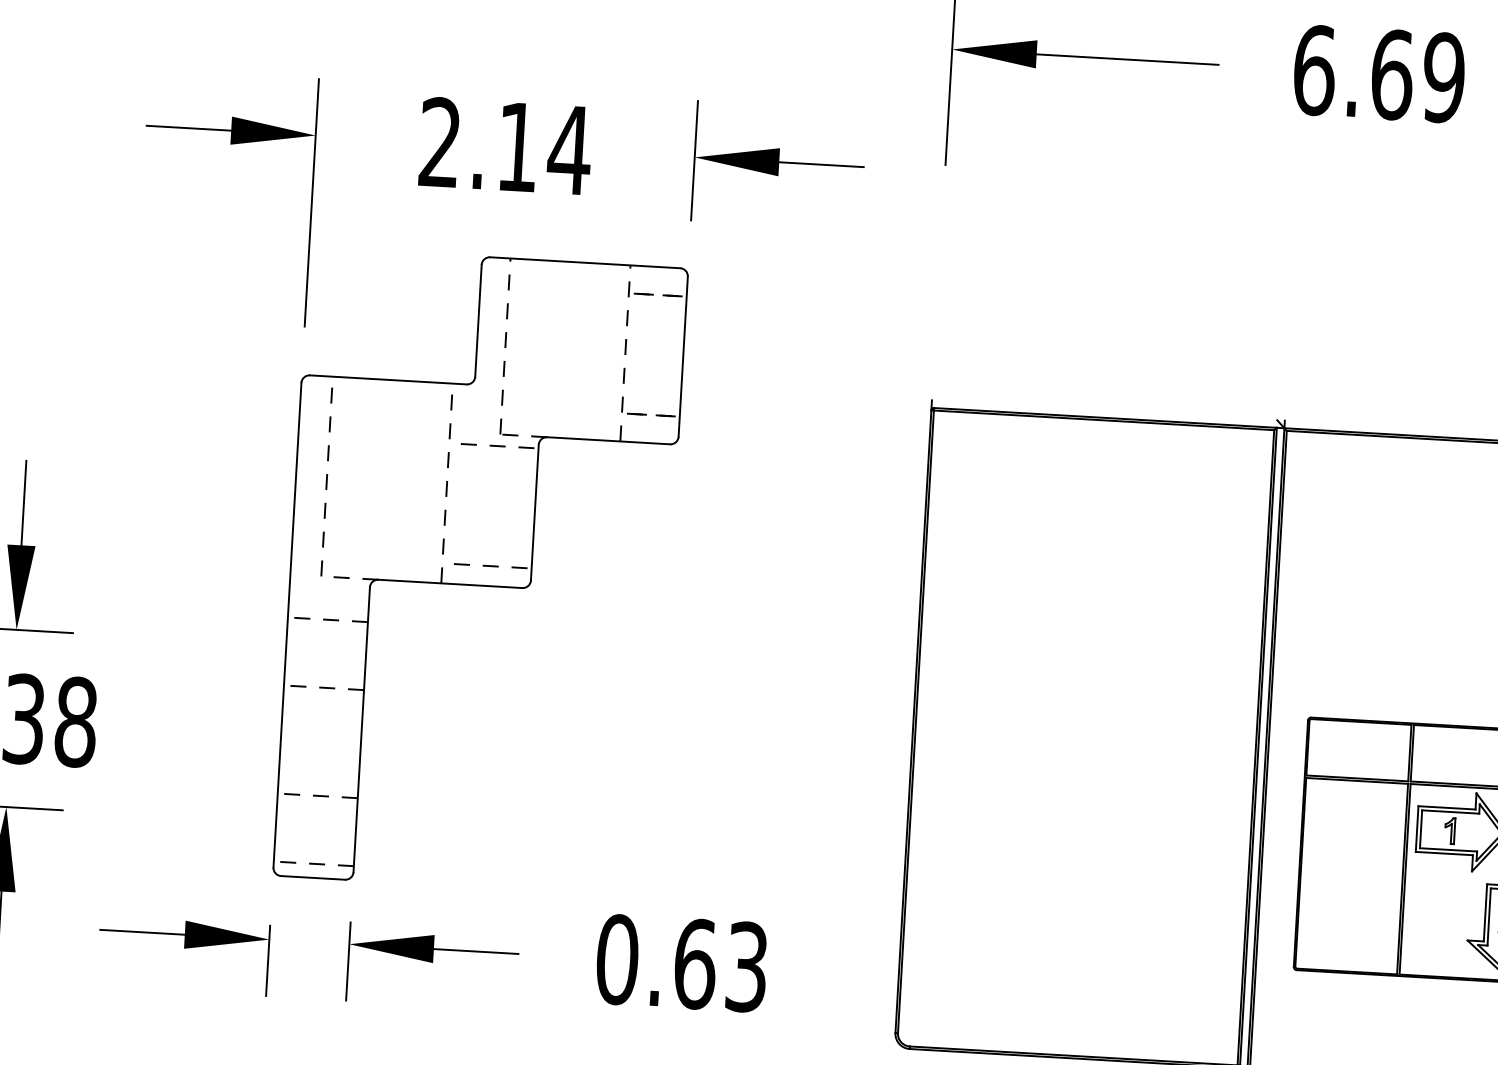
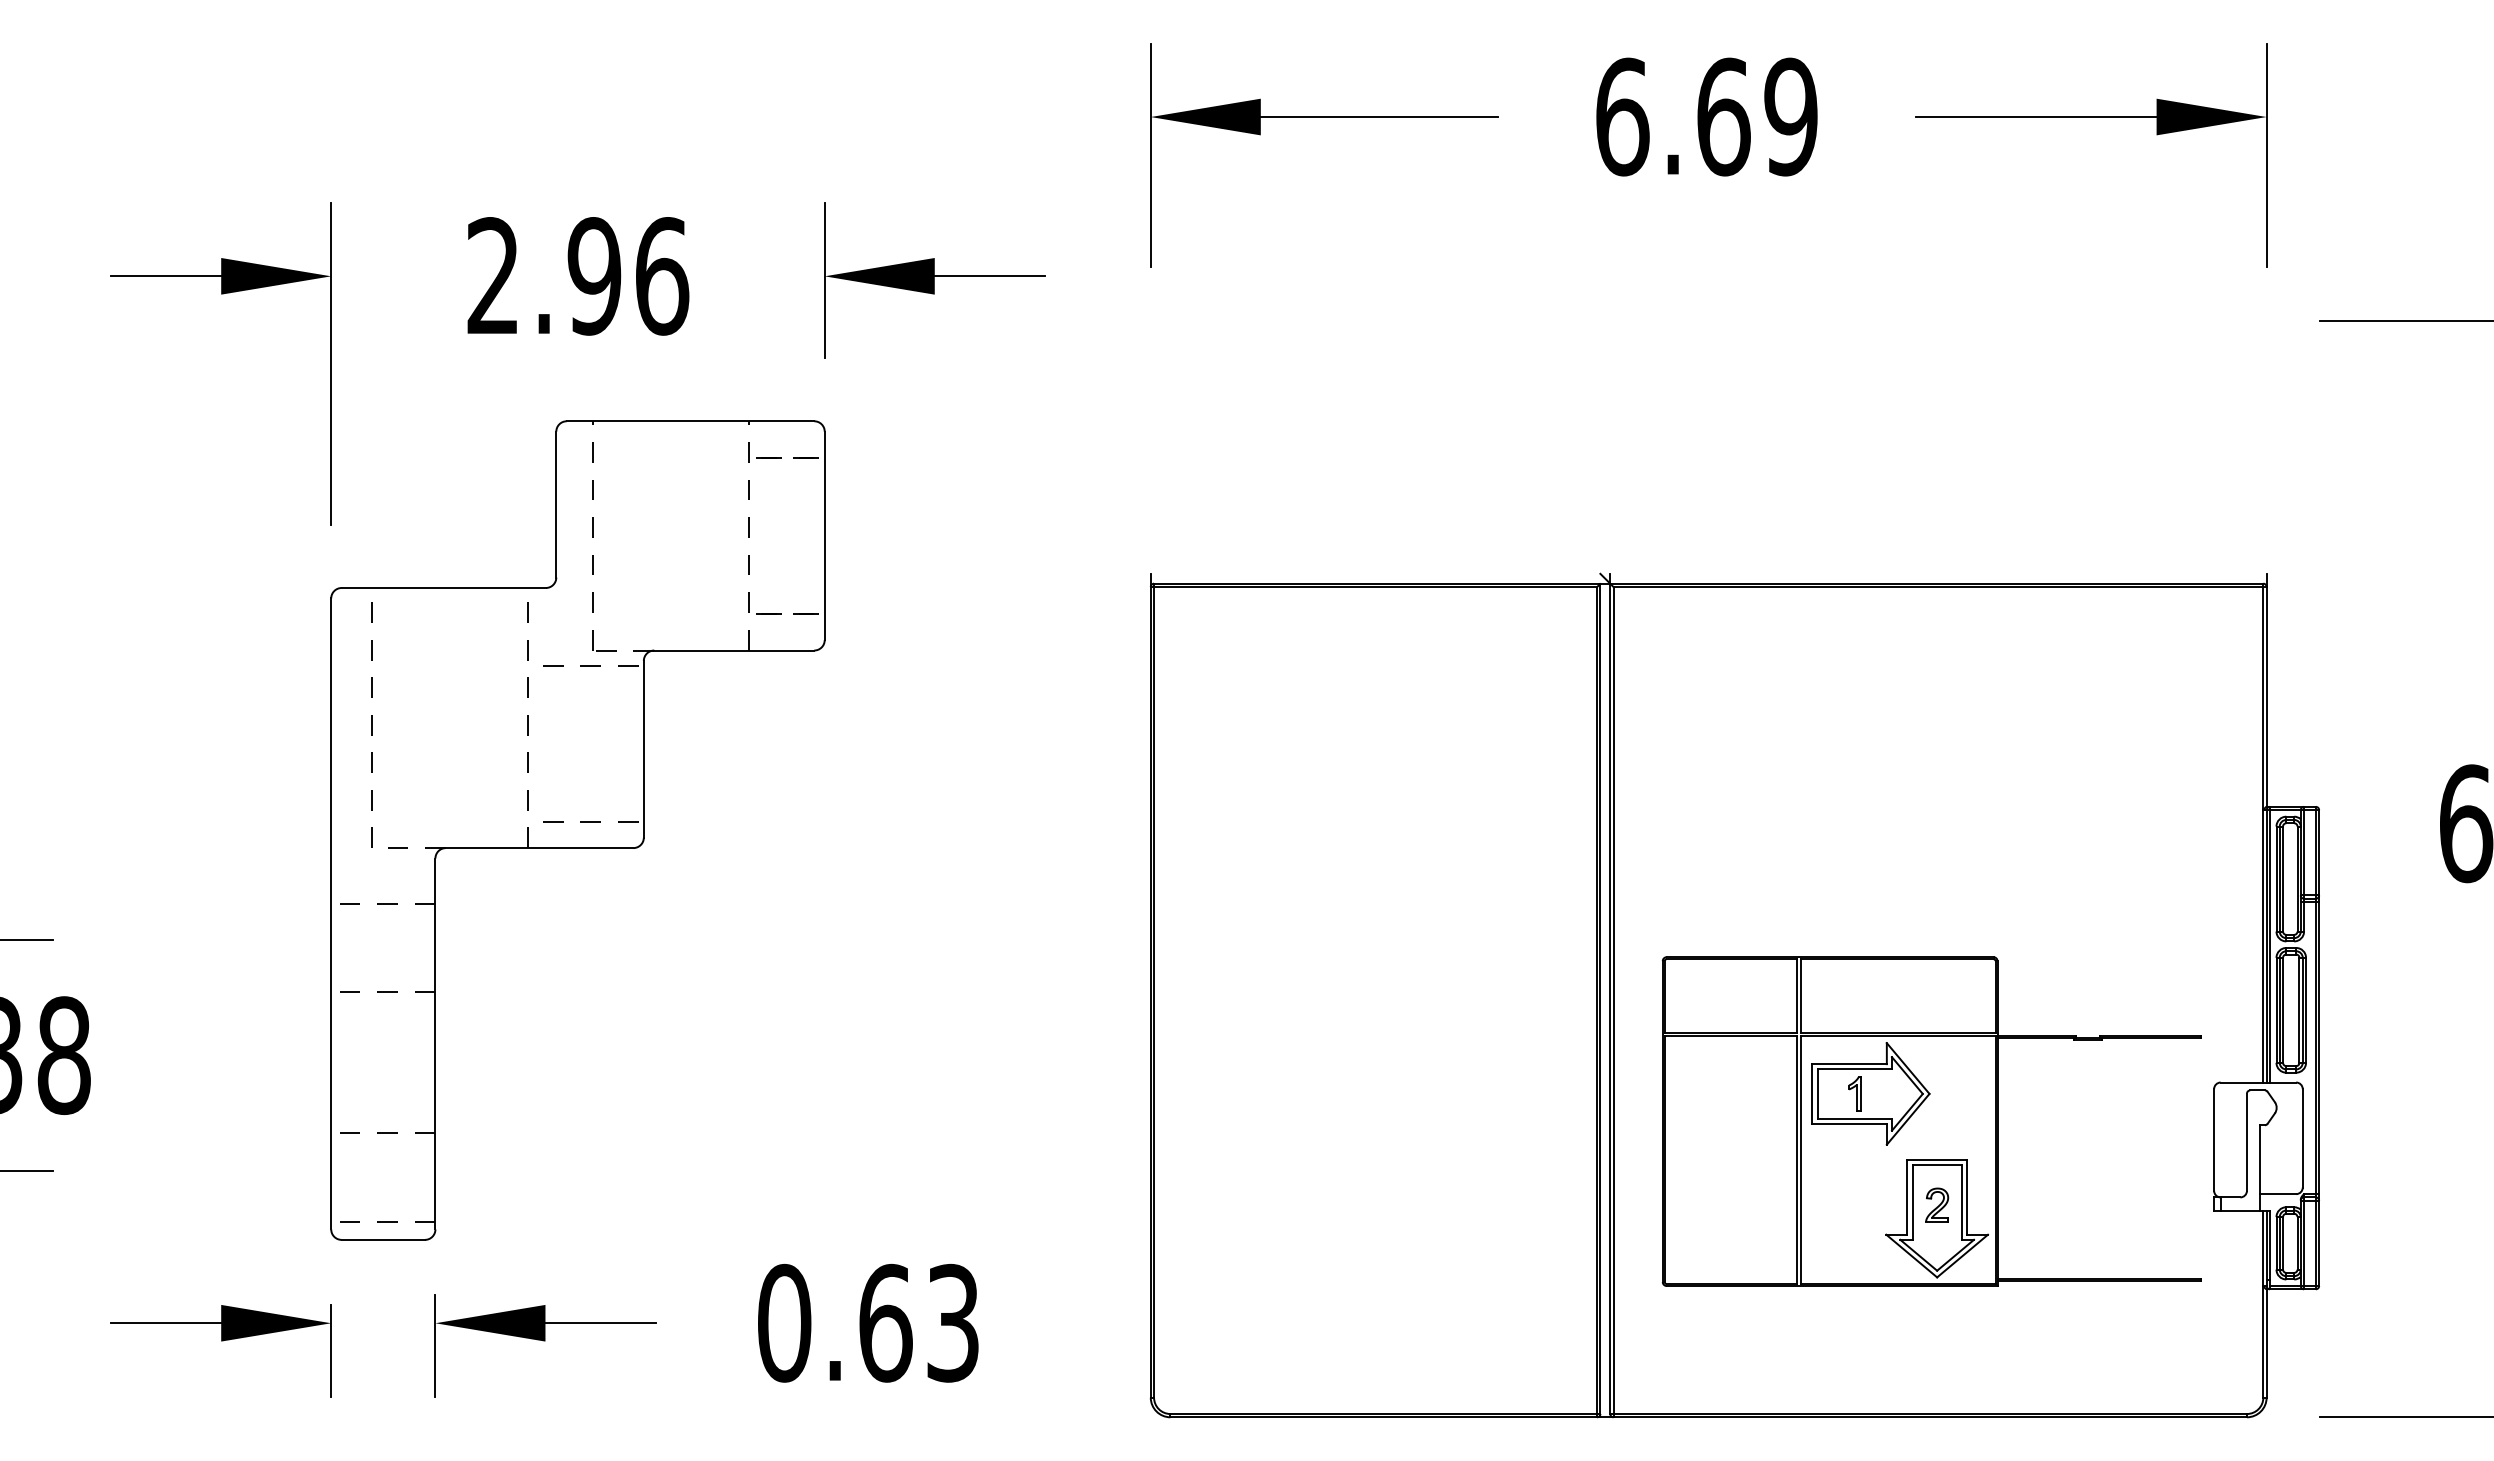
text: (544, 148) -> (628, 276), 2.14 -> 2.96

